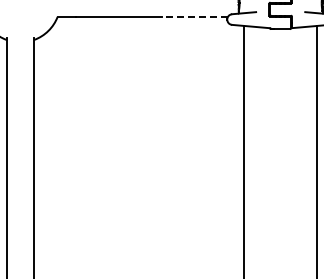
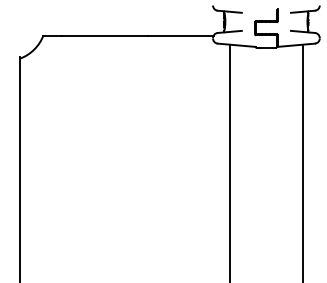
line: (194, 16) -> (180, 35), dashed -> solid

